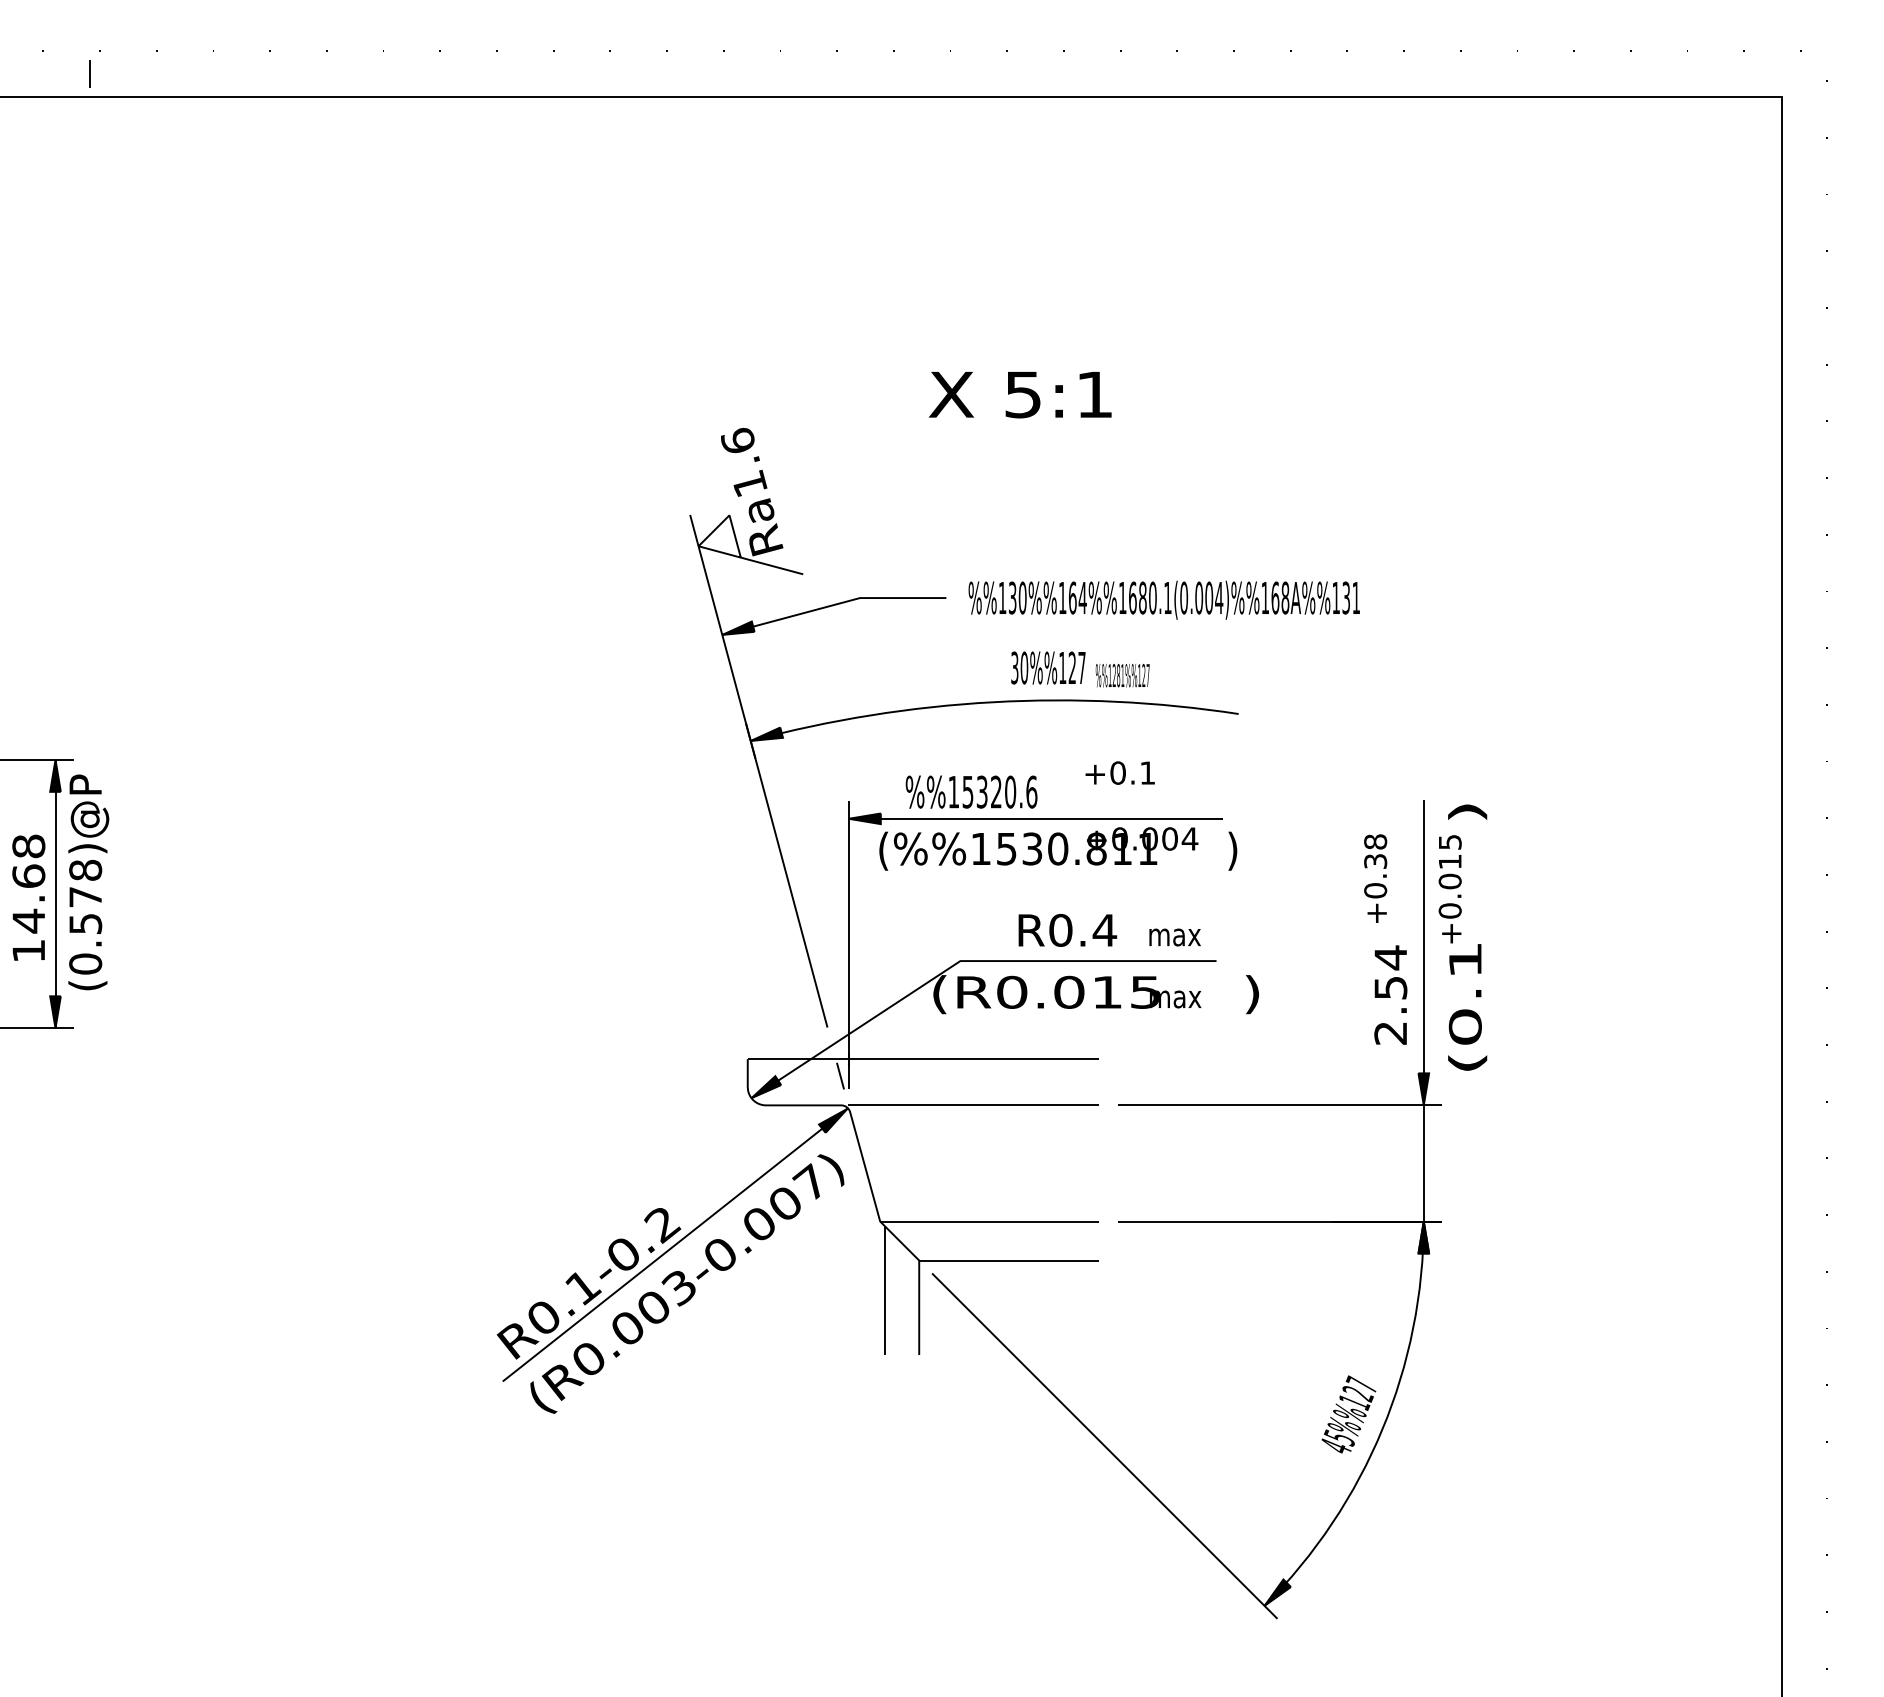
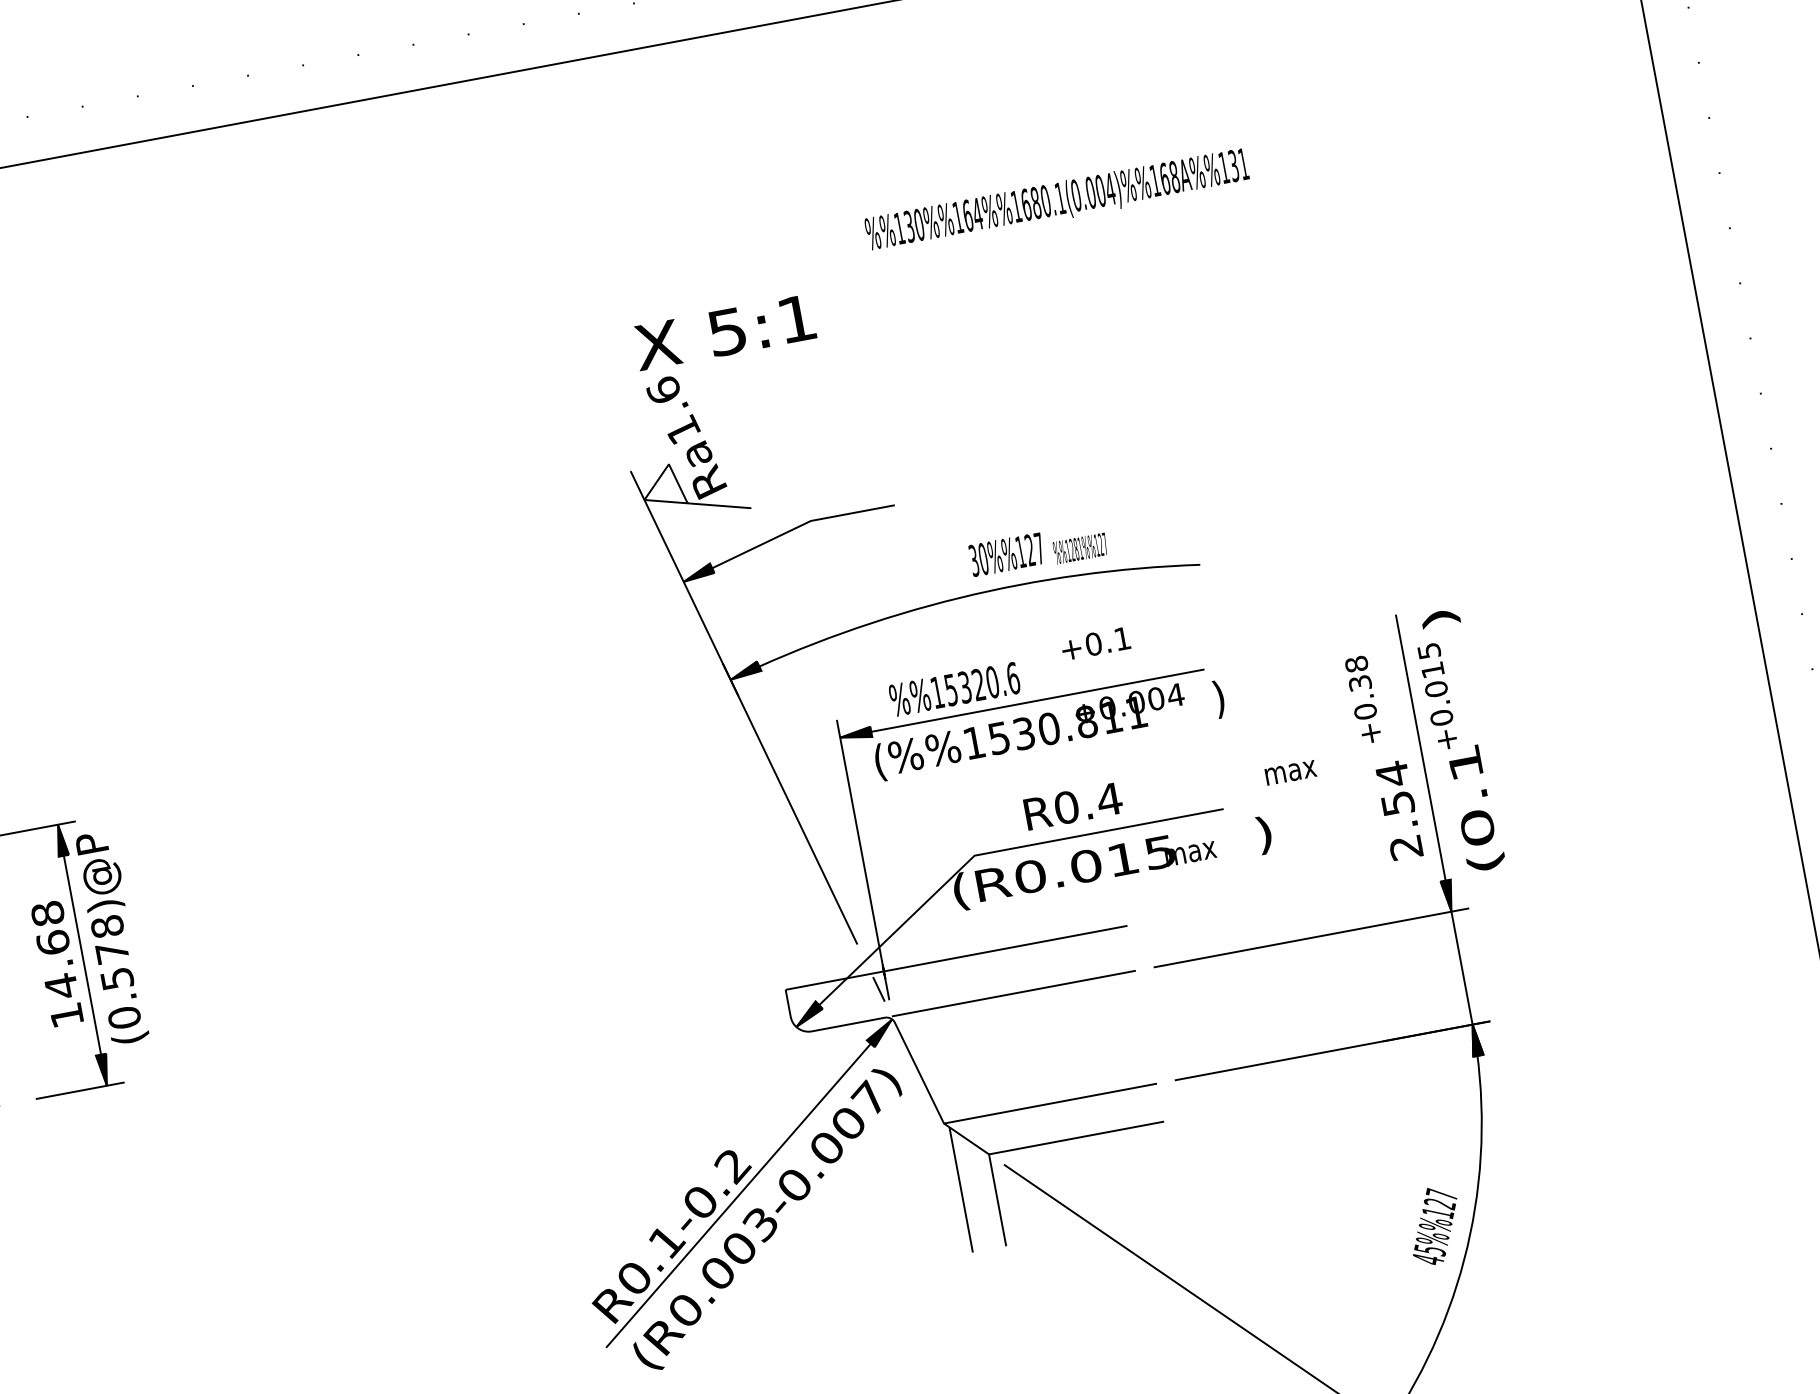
text: (1019, 395) -> (723, 333), moved
part: (1163, 599) -> (1056, 200), moved
text: (1174, 937) -> (1290, 772), moved

